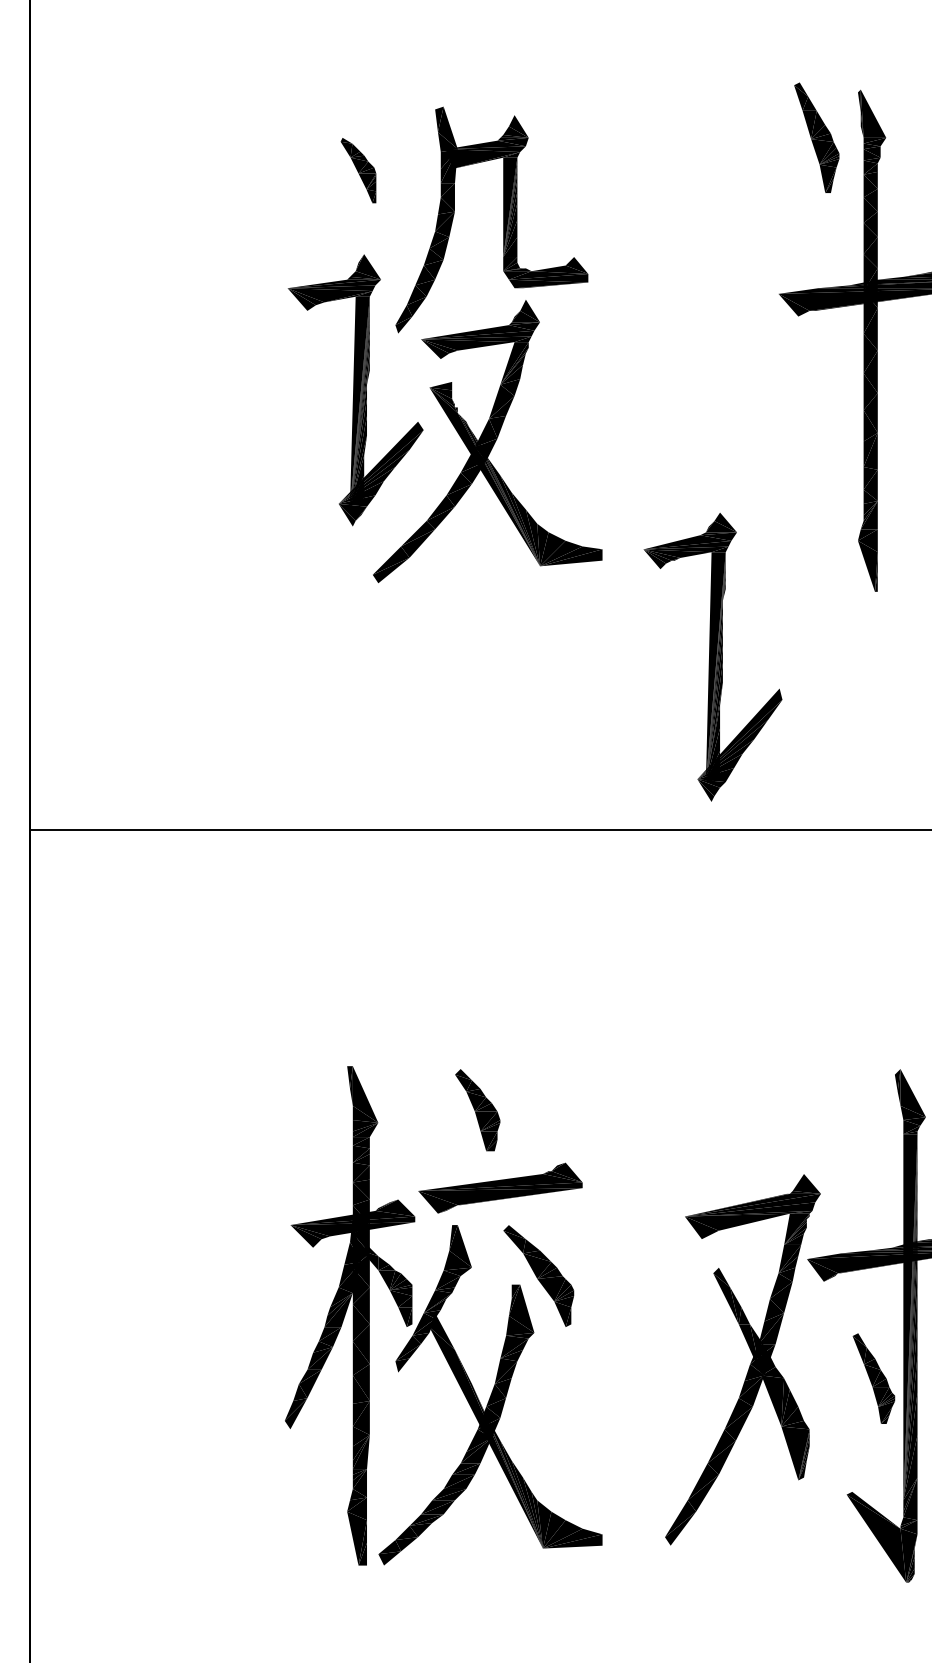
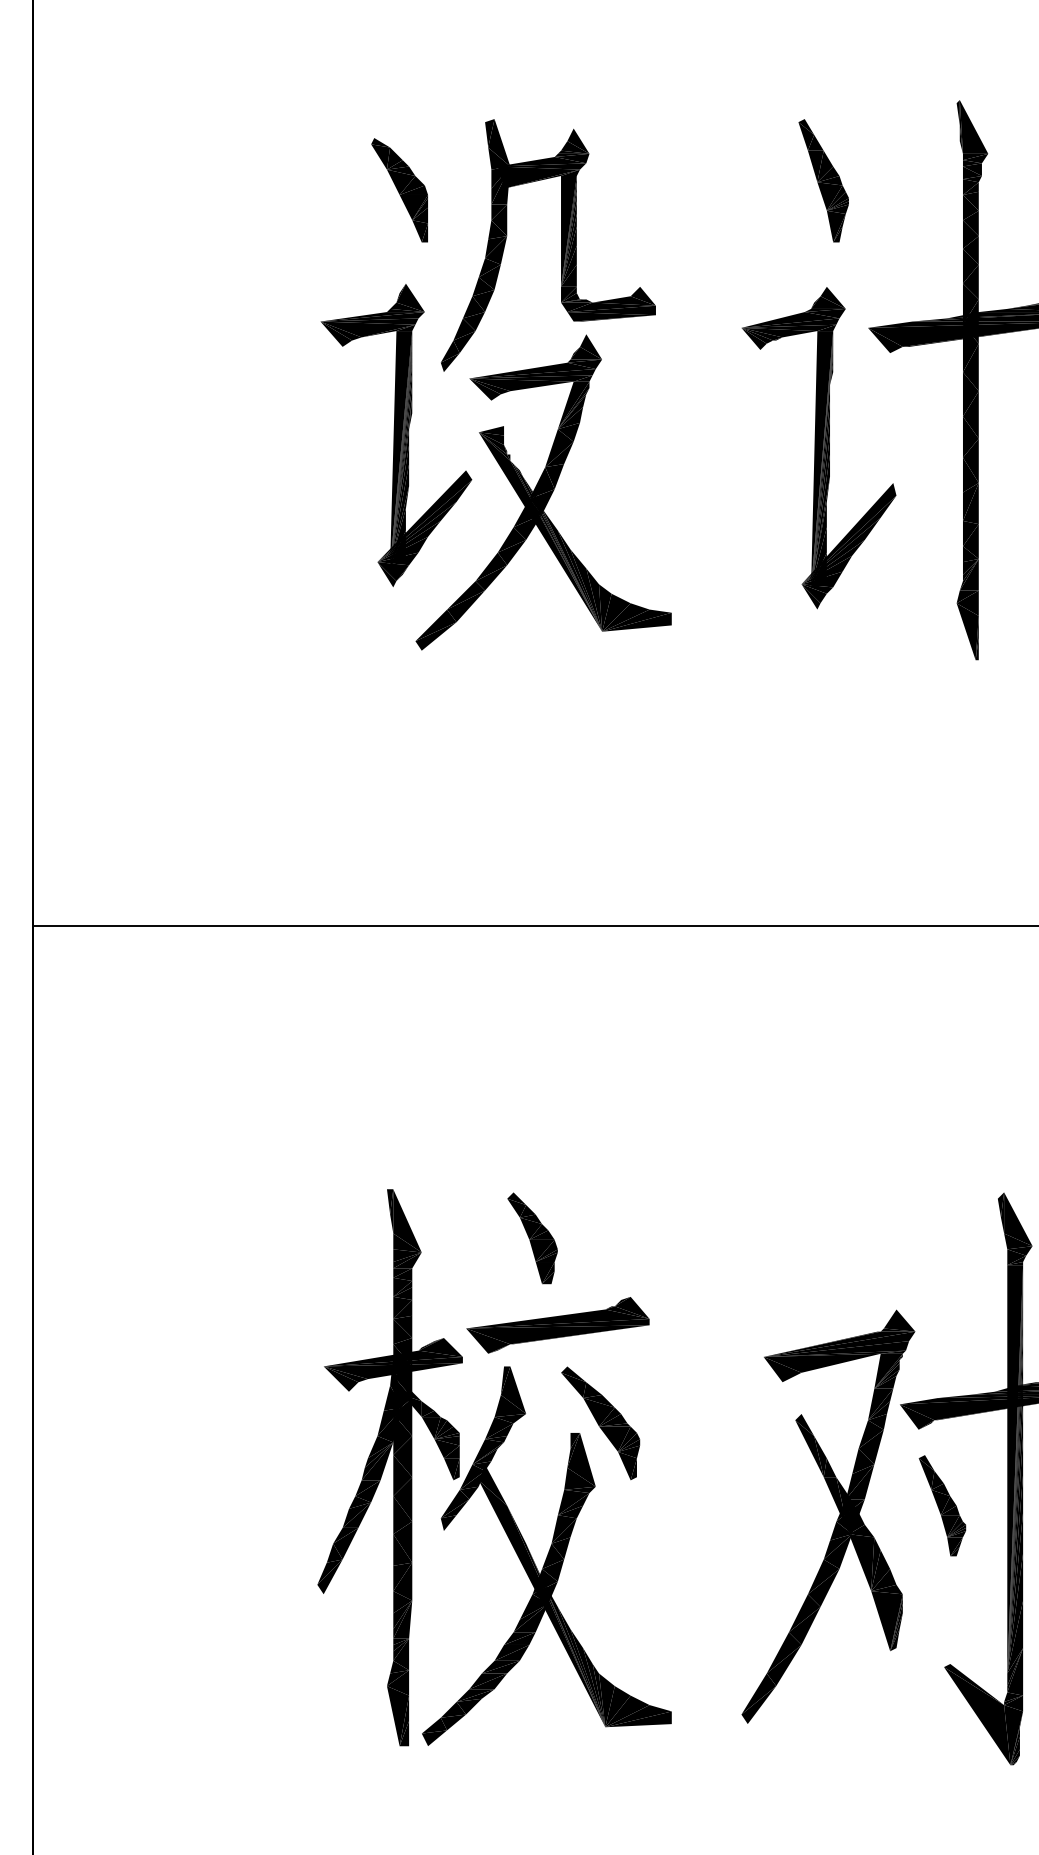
part: (816, 137) -> (823, 180), moved
part: (358, 170) -> (399, 190), size x1.43
part: (712, 657) -> (818, 448), moved
part: (873, 1378) -> (942, 1505), moved

